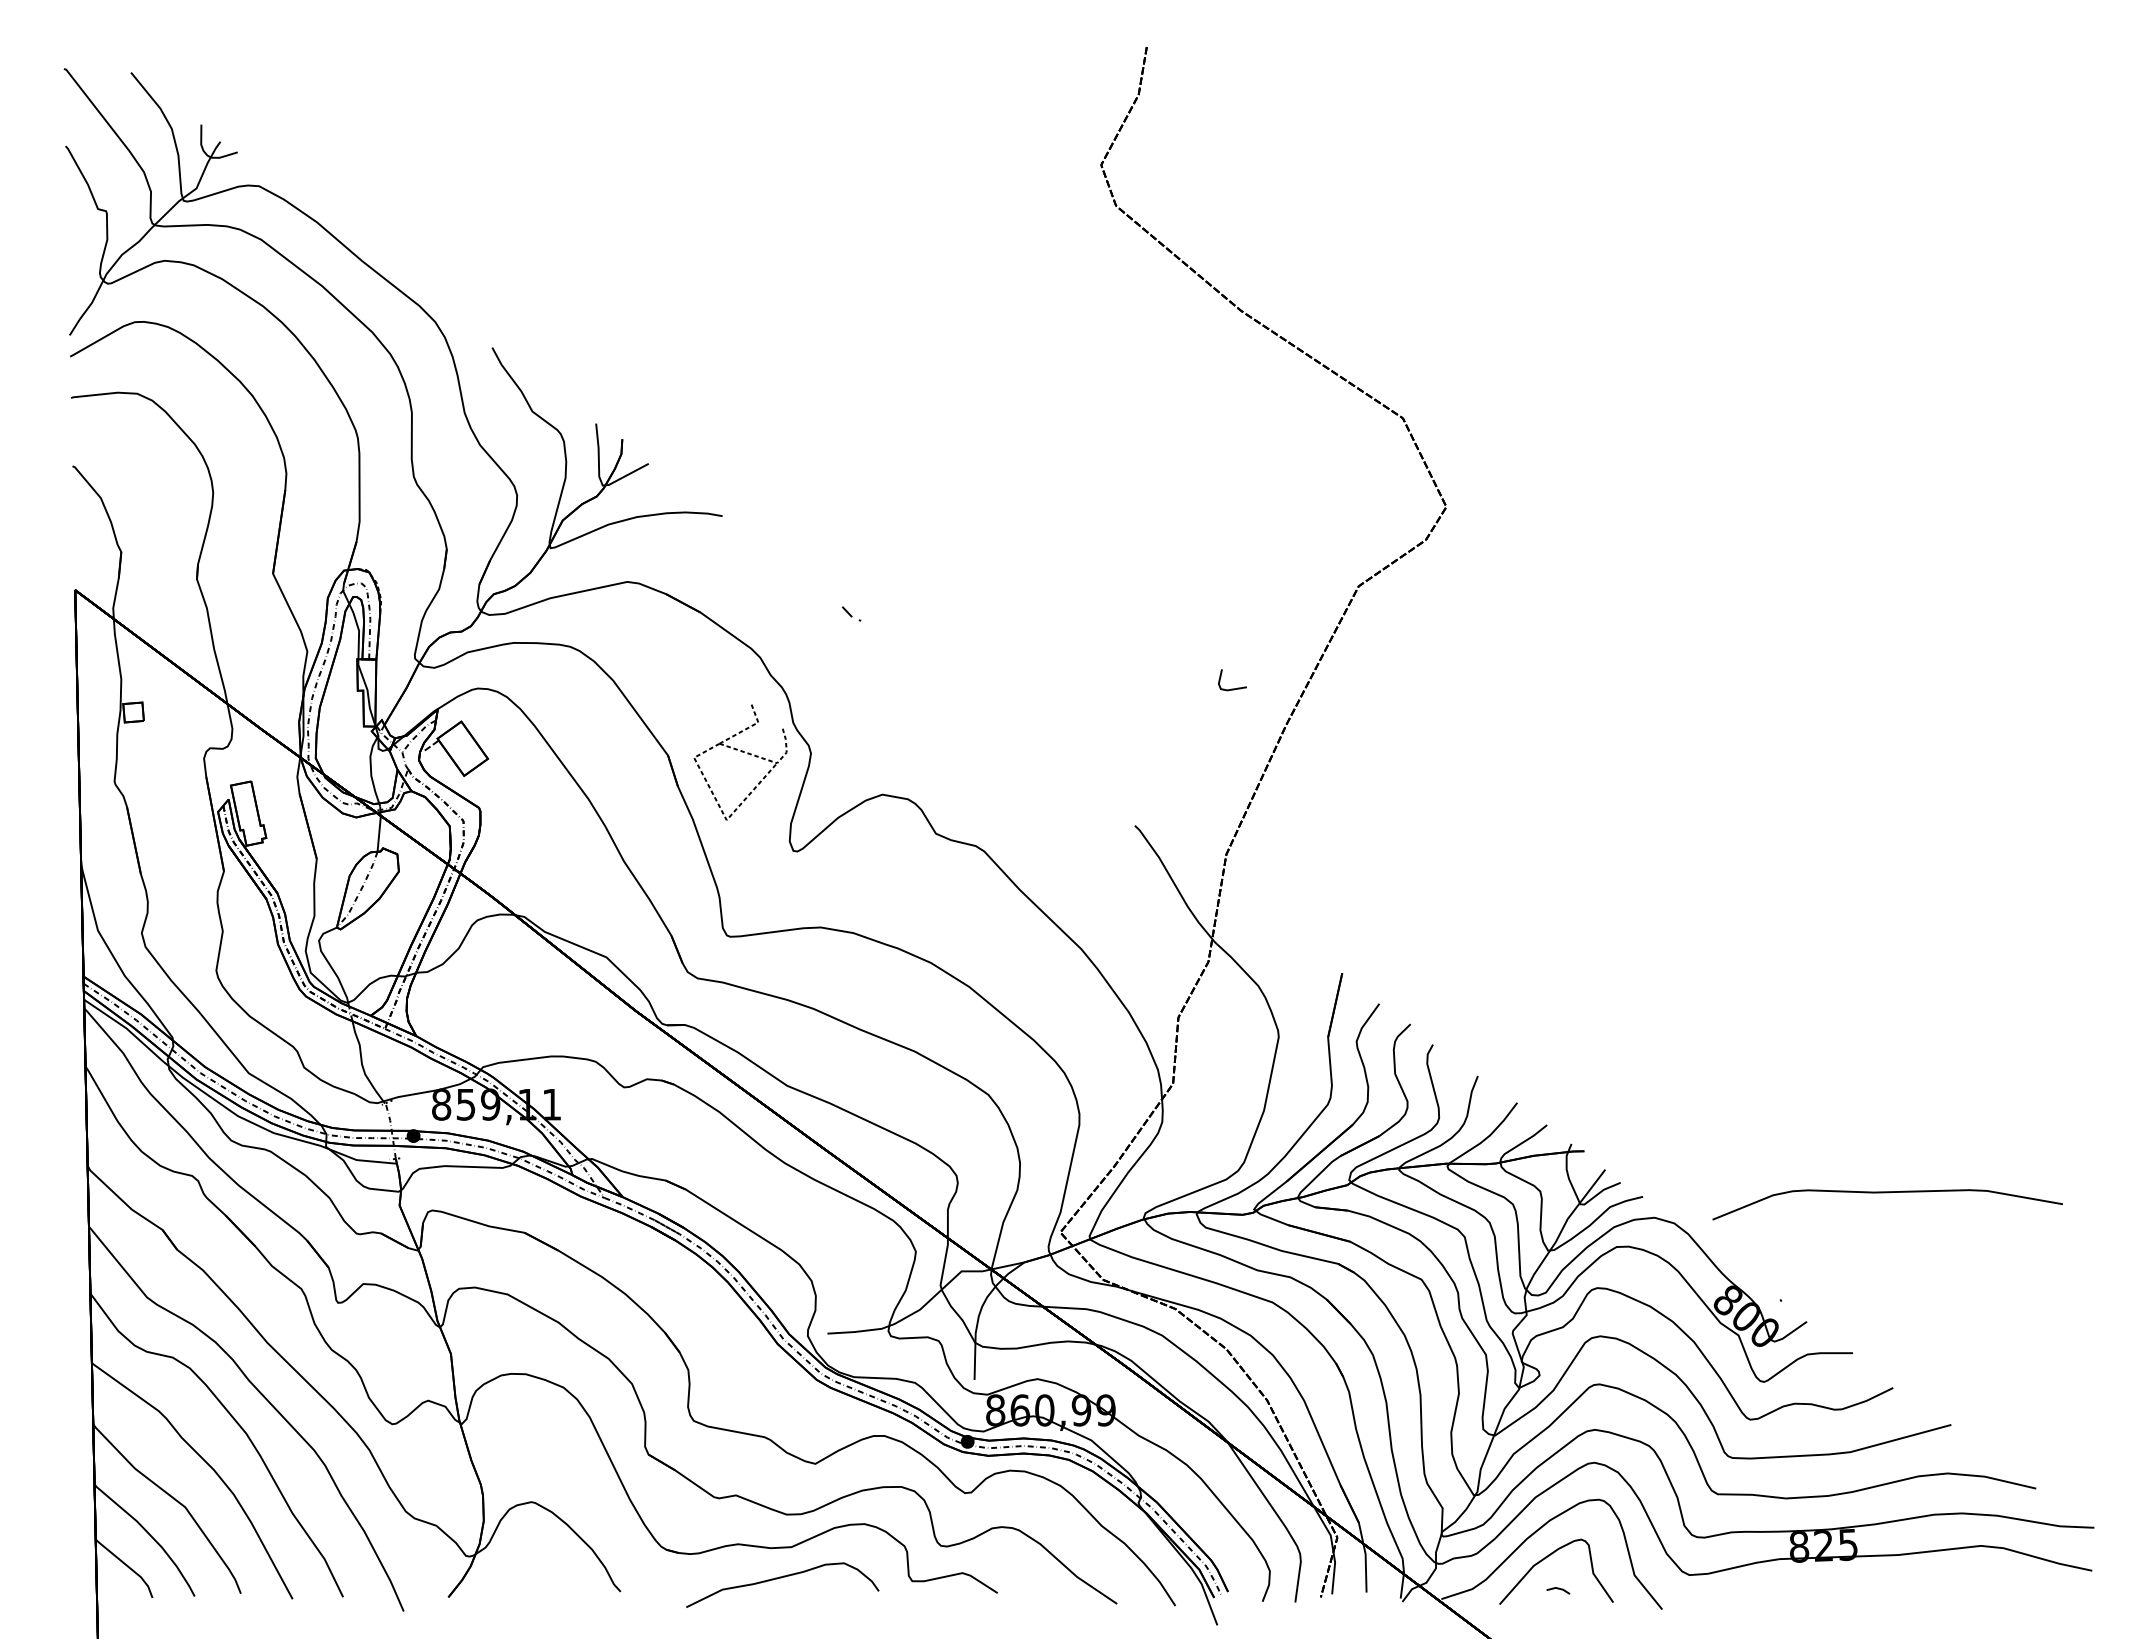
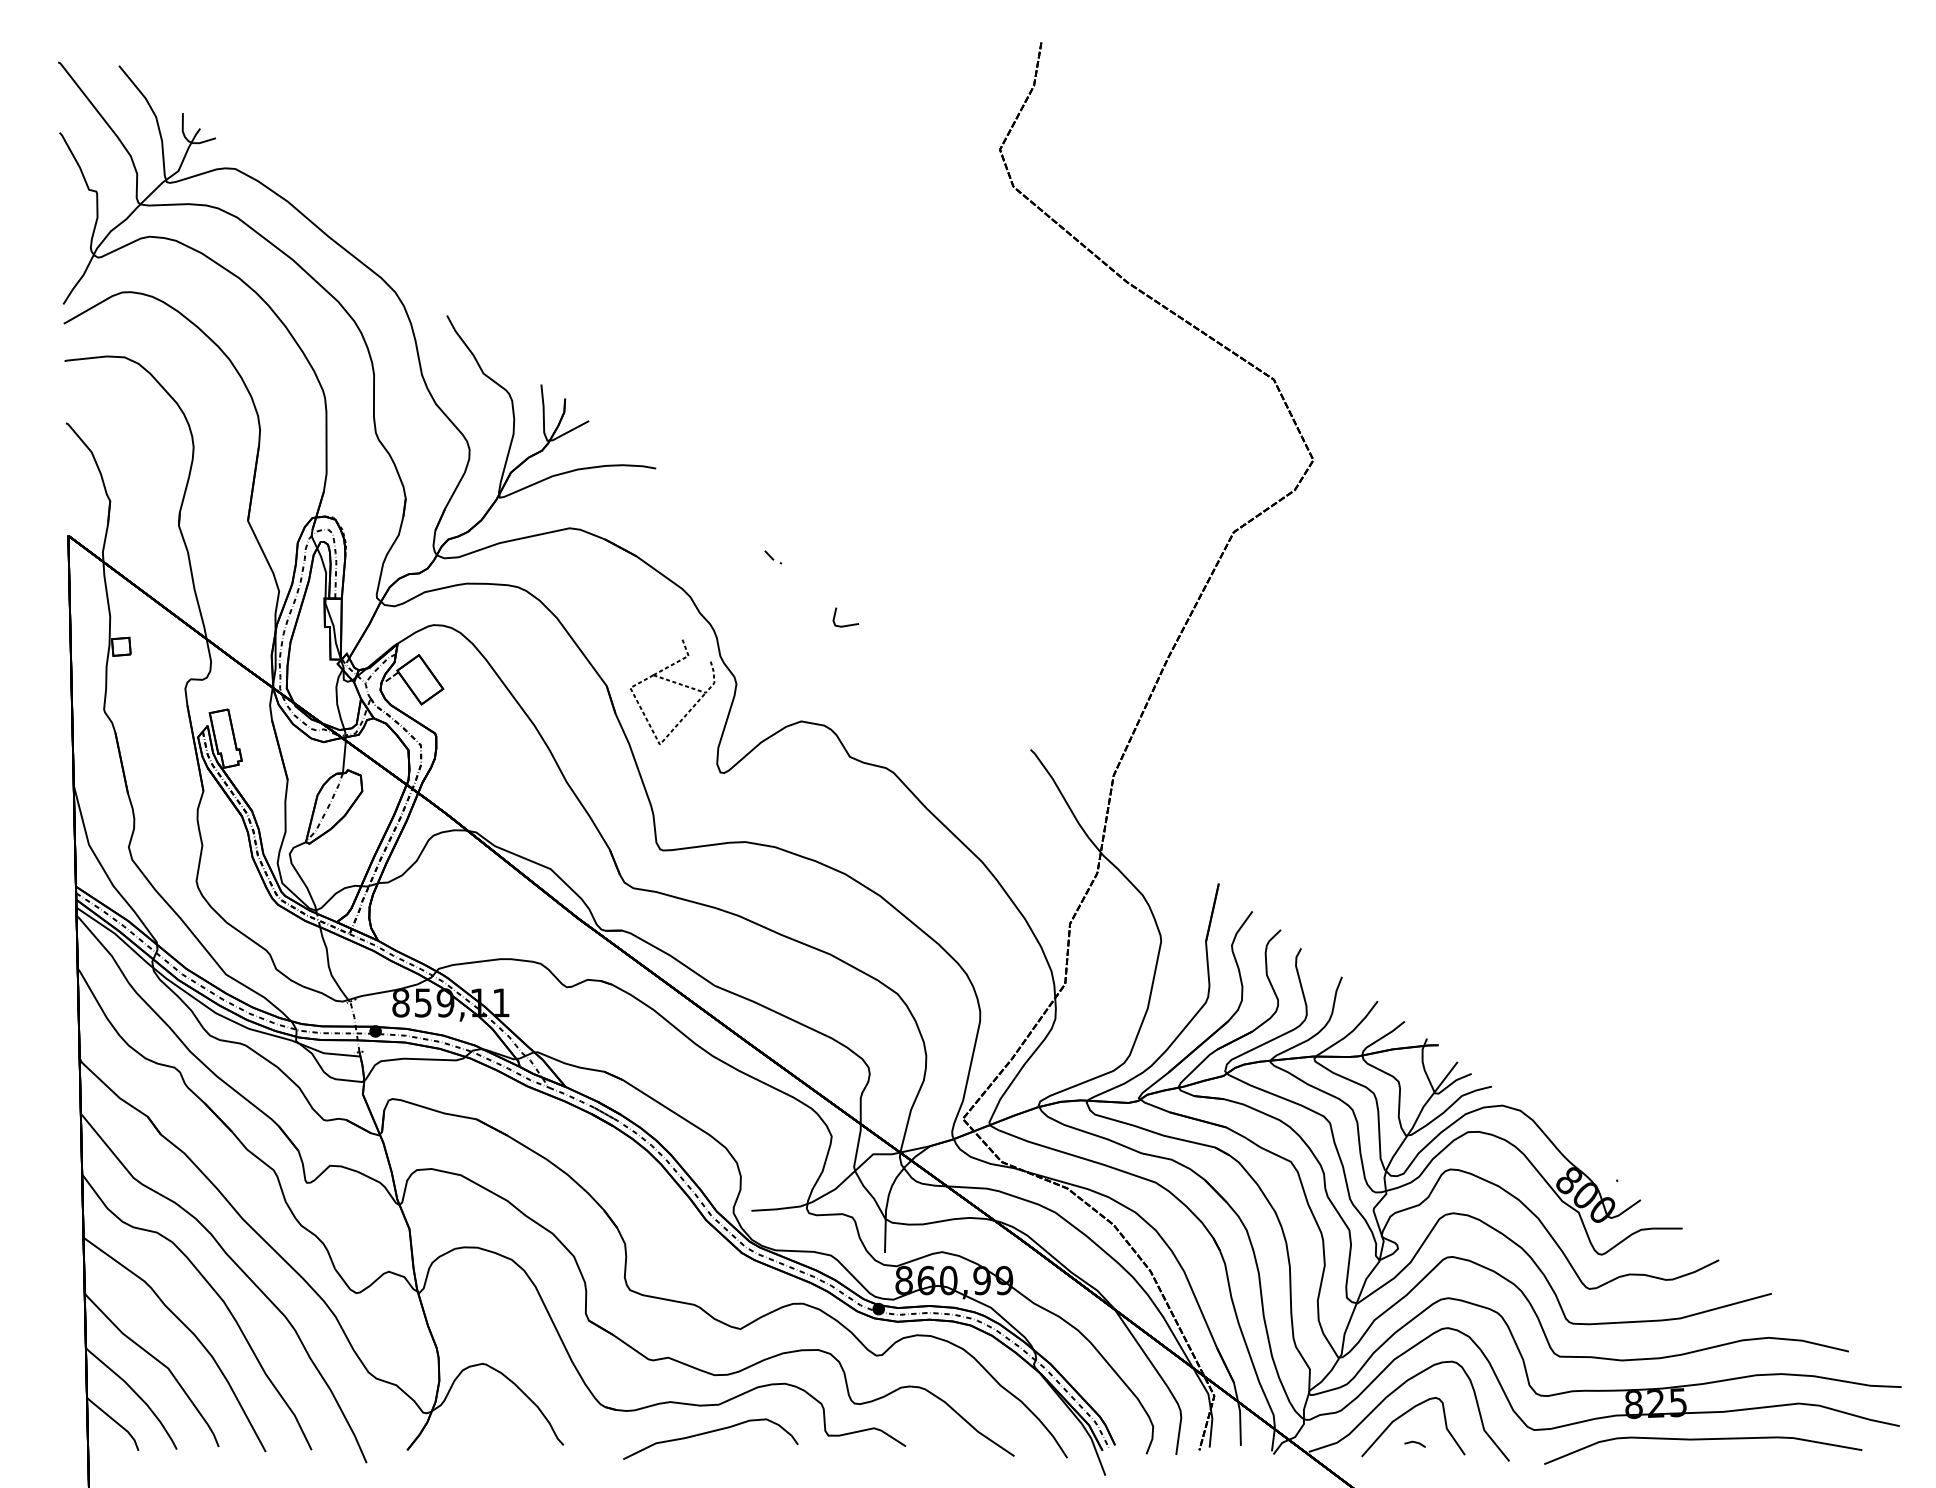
line: (1232, 688) -> (845, 625), moved
curve: (1887, 1193) -> (1703, 1440), moved

